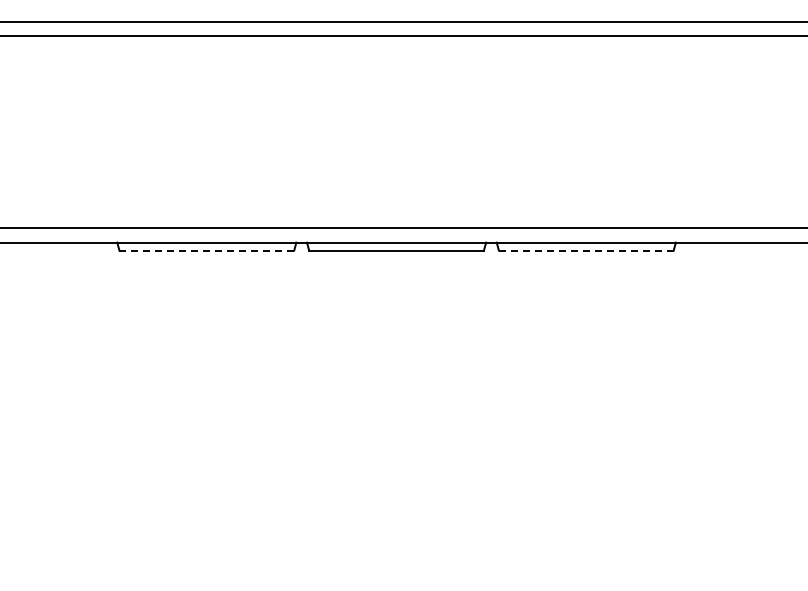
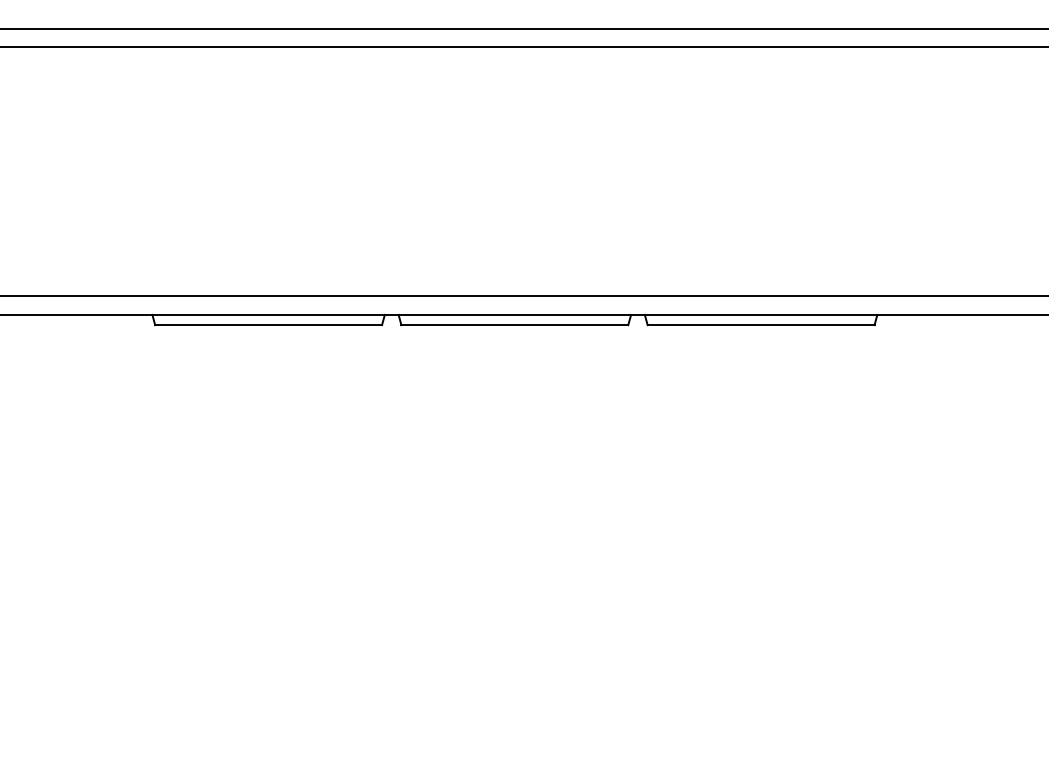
line: (207, 250) -> (269, 325), dashed -> solid
line: (586, 250) -> (761, 325), dashed -> solid

